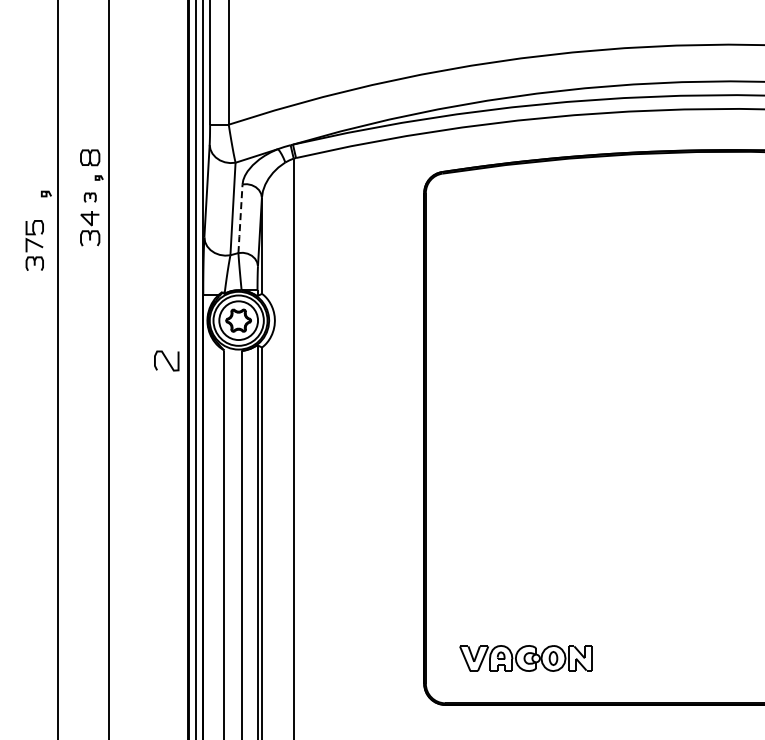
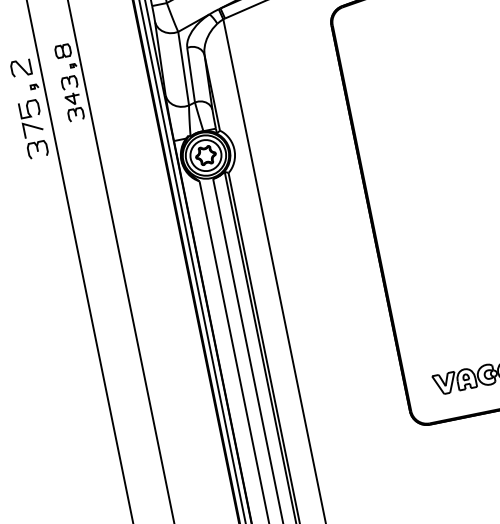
part: (90, 197) -> (69, 82), size x1.67
line: (240, 218) -> (191, 74), dashed -> solid
part: (34, 245) -> (33, 129), size x1.43
curve: (166, 360) -> (20, 67), moved

